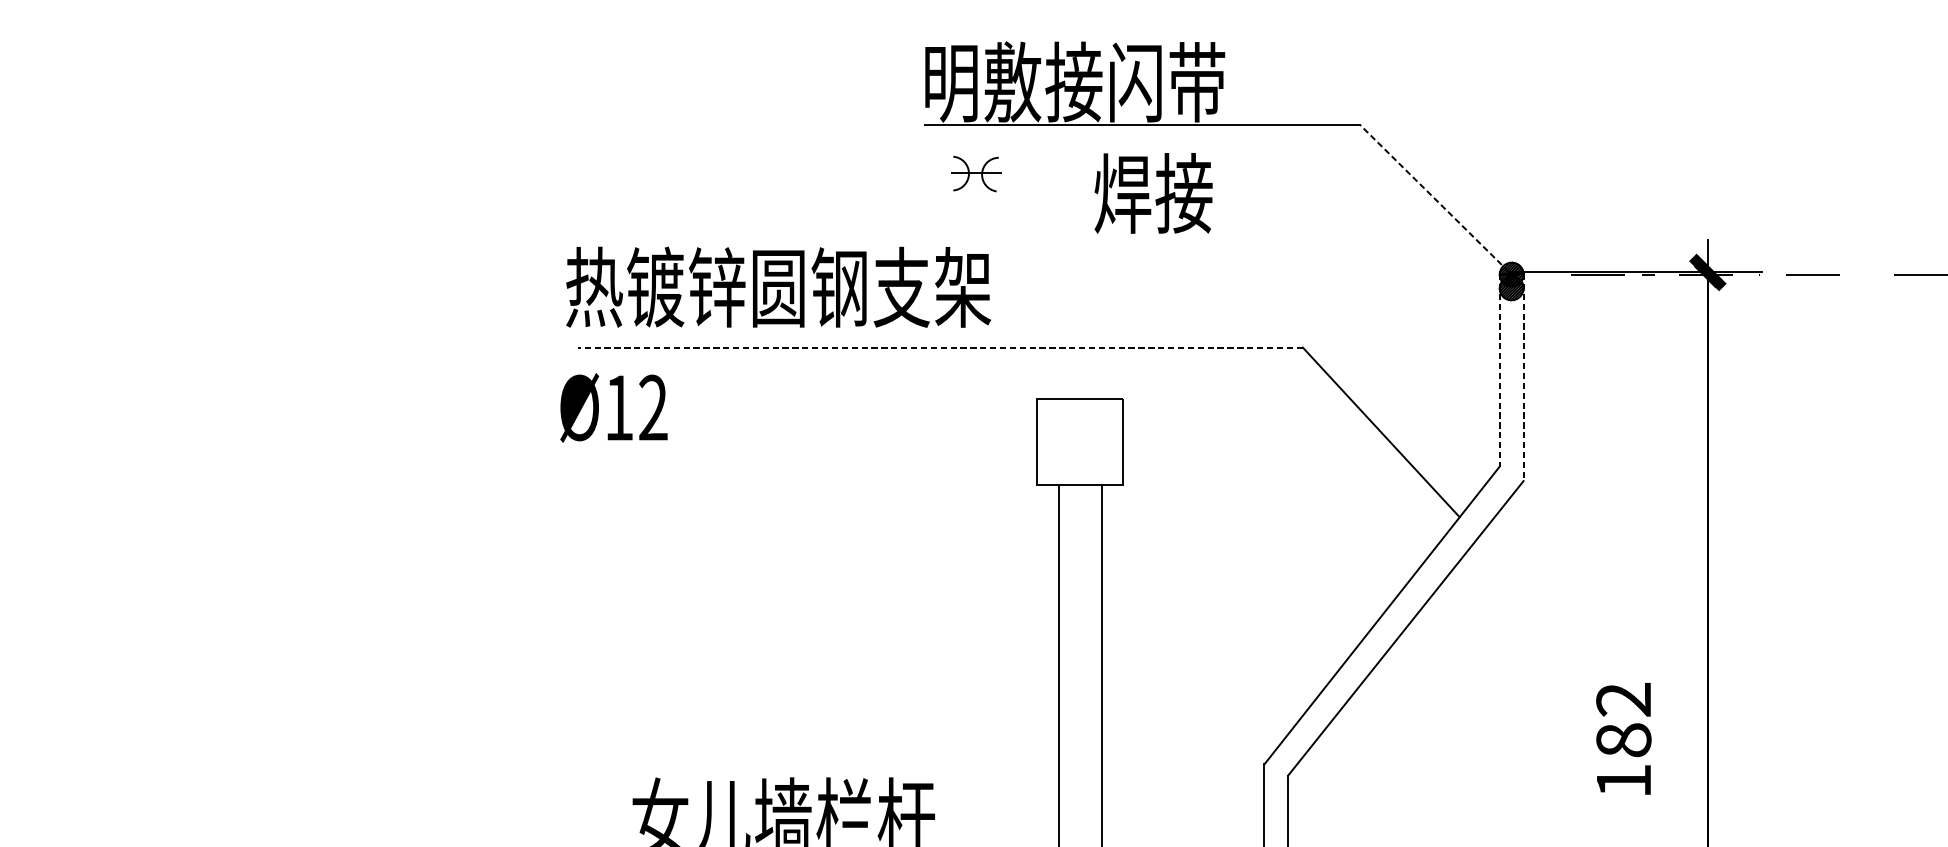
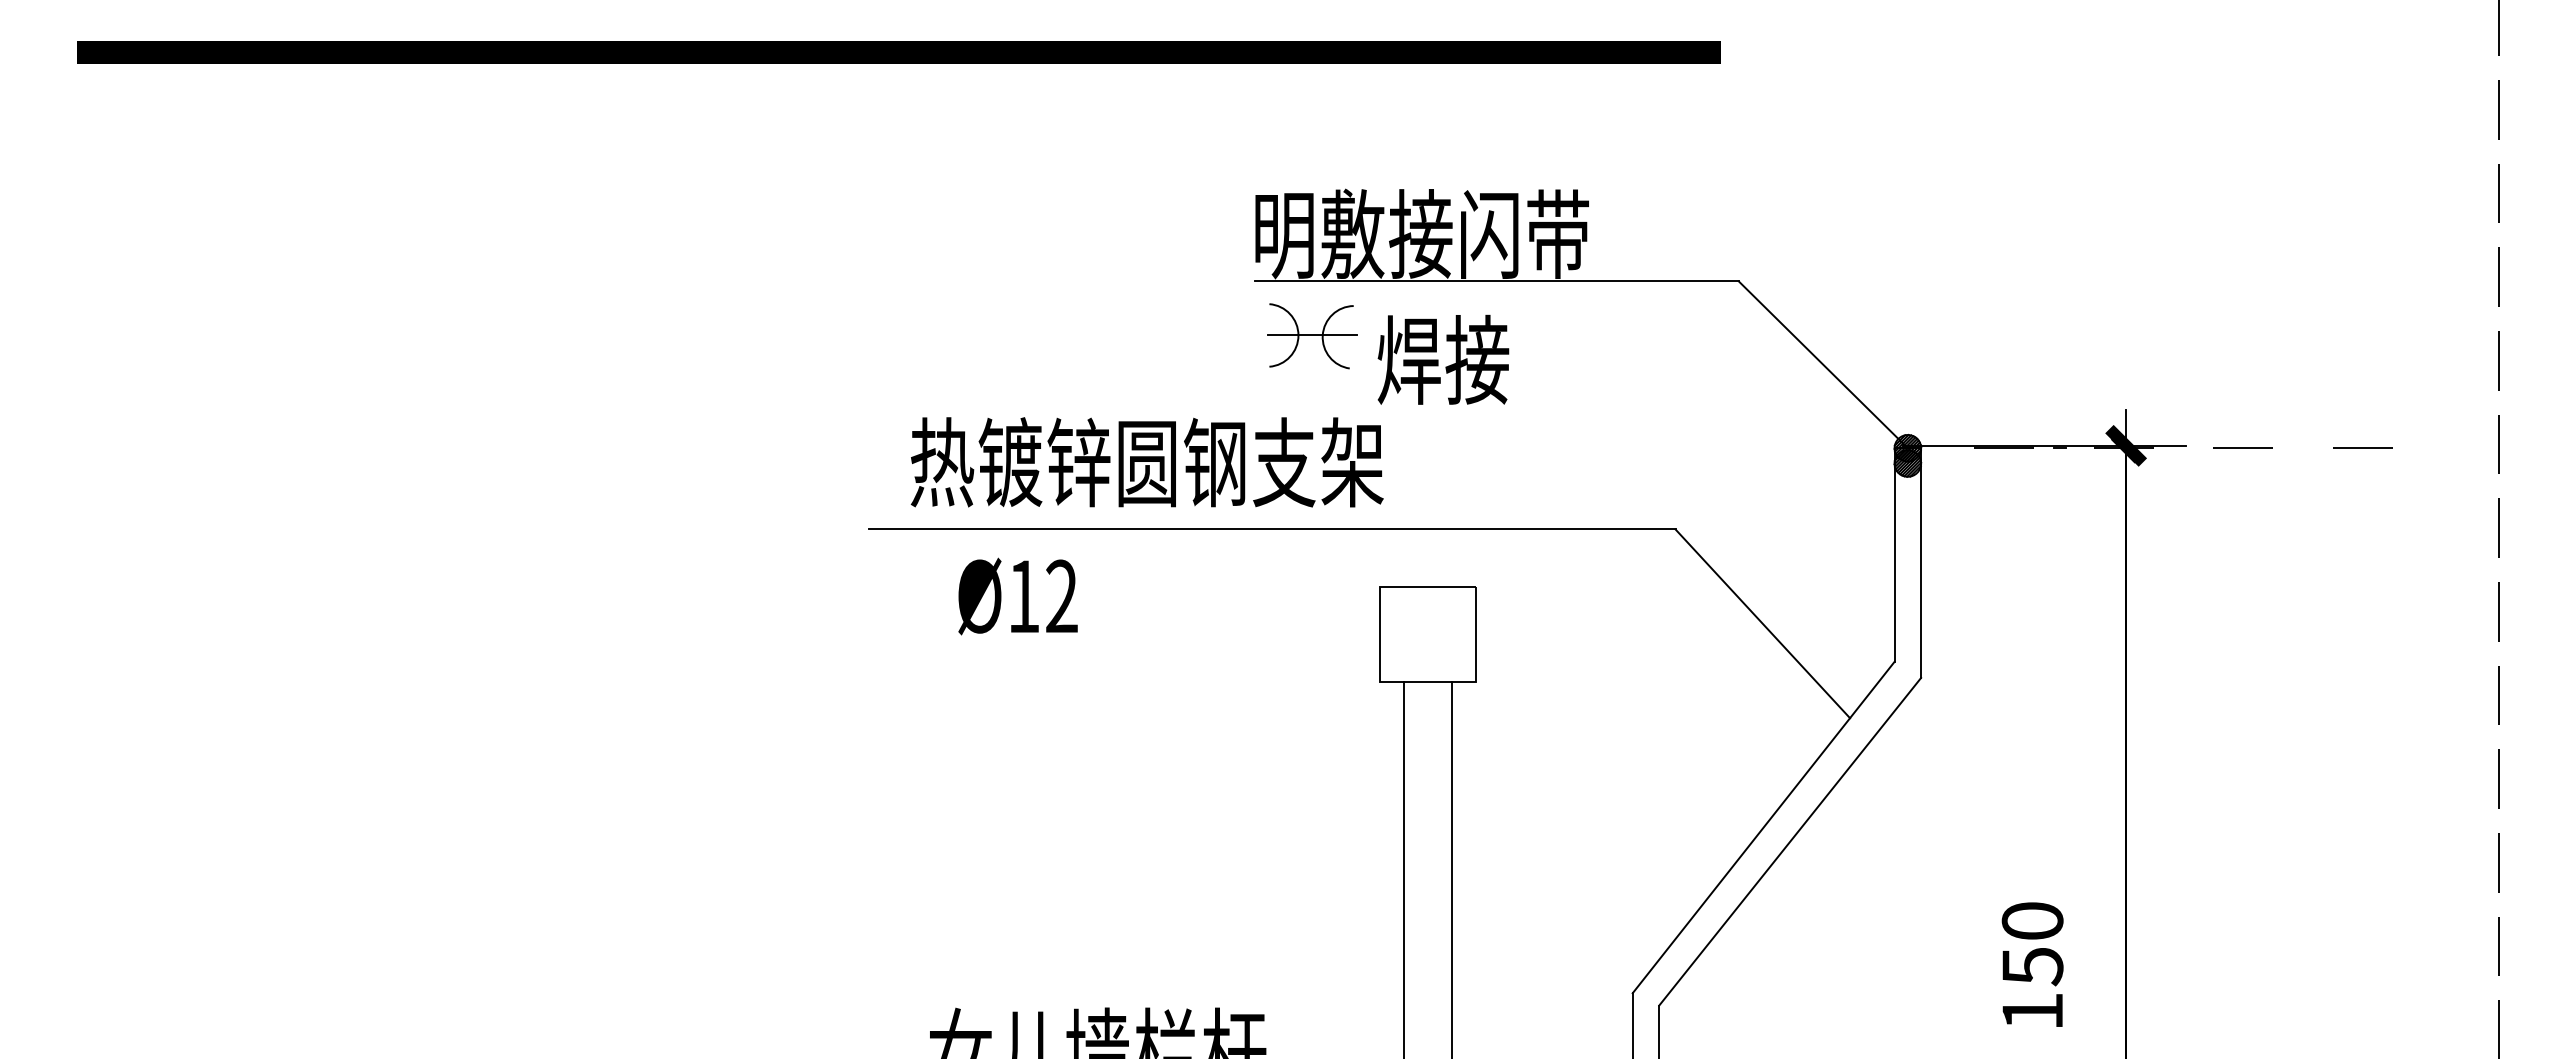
part: (976, 174) -> (1312, 336), size x1.67
text: (1153, 193) -> (1443, 359), moved
line: (1434, 198) -> (1821, 363), dashed -> solid
text: (777, 287) -> (1146, 462), moved
line: (939, 347) -> (1271, 529), dashed -> solid
line: (1499, 371) -> (1894, 555), dashed -> solid
line: (1523, 378) -> (1921, 563), dashed -> solid
text: (613, 407) -> (1017, 596), moved
text: (1623, 720) -> (2032, 944), 182 -> 150

